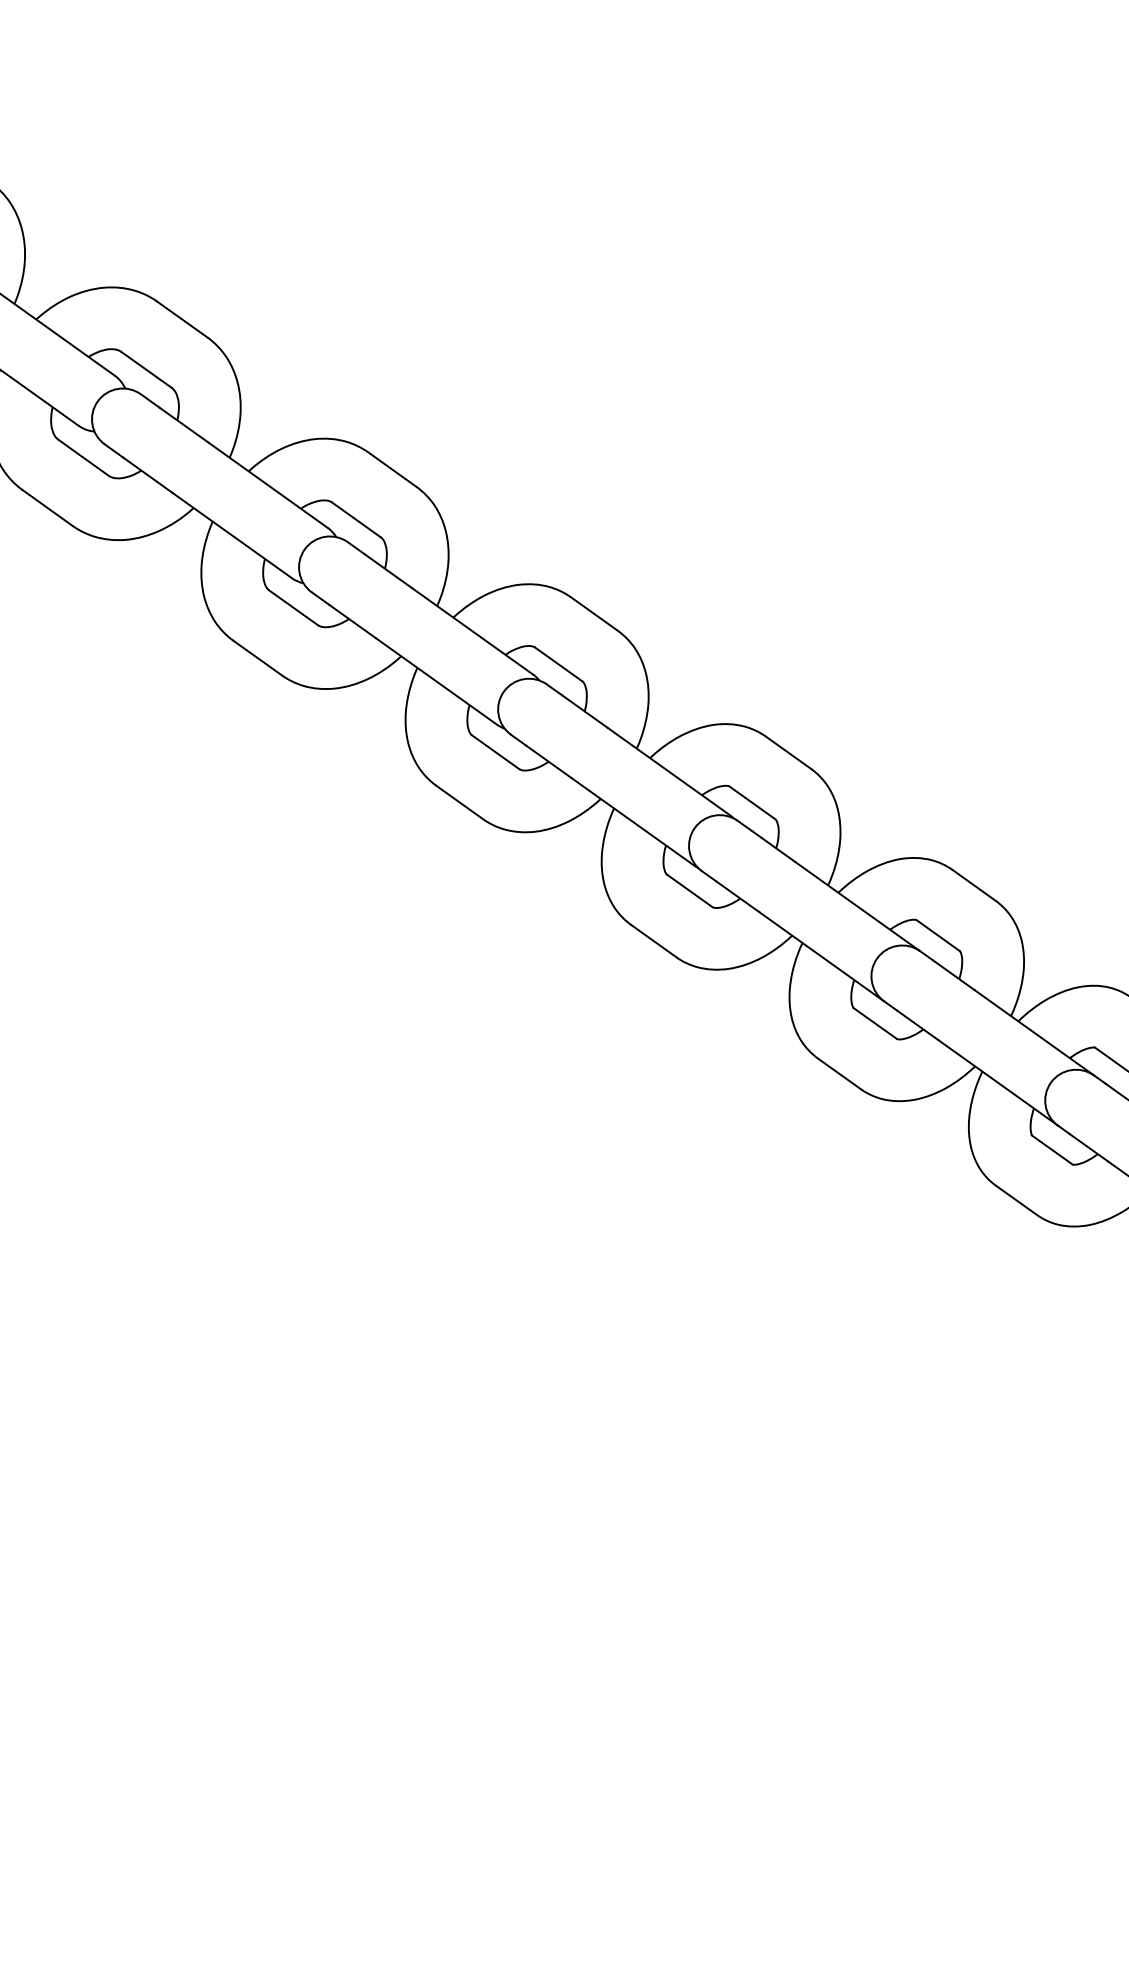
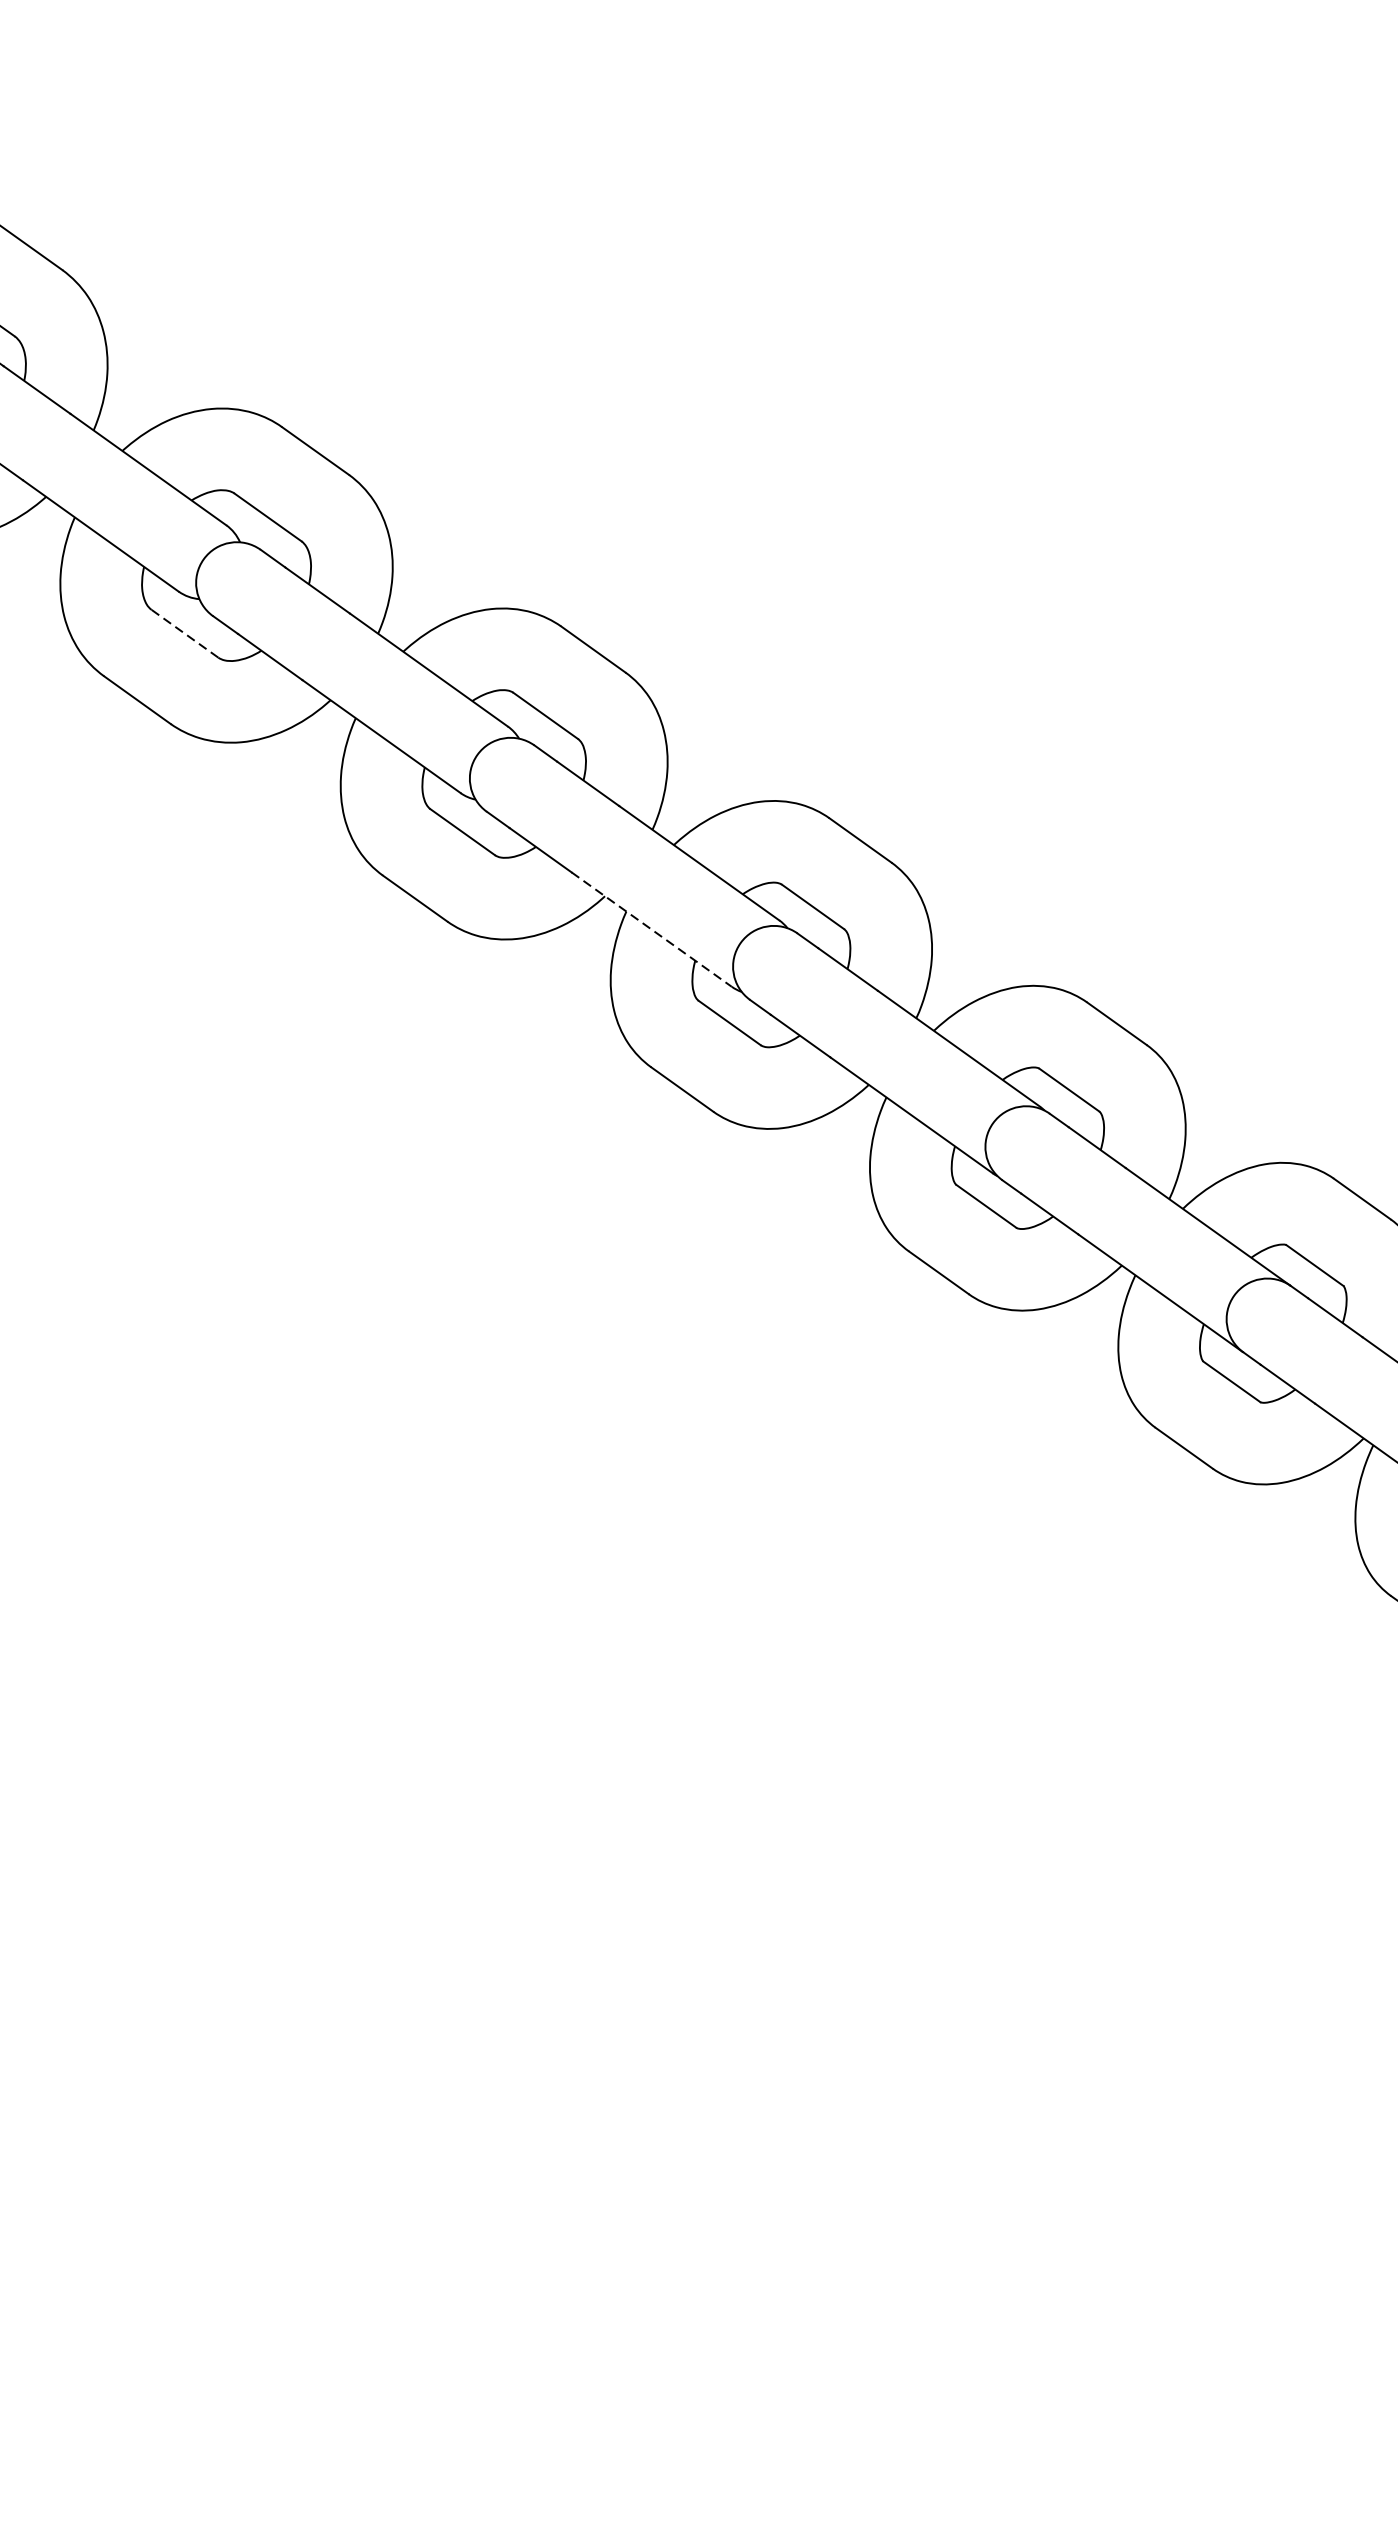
line: (83, 457) -> (184, 633), solid -> dashed
line: (436, 681) -> (651, 929), solid -> dashed

